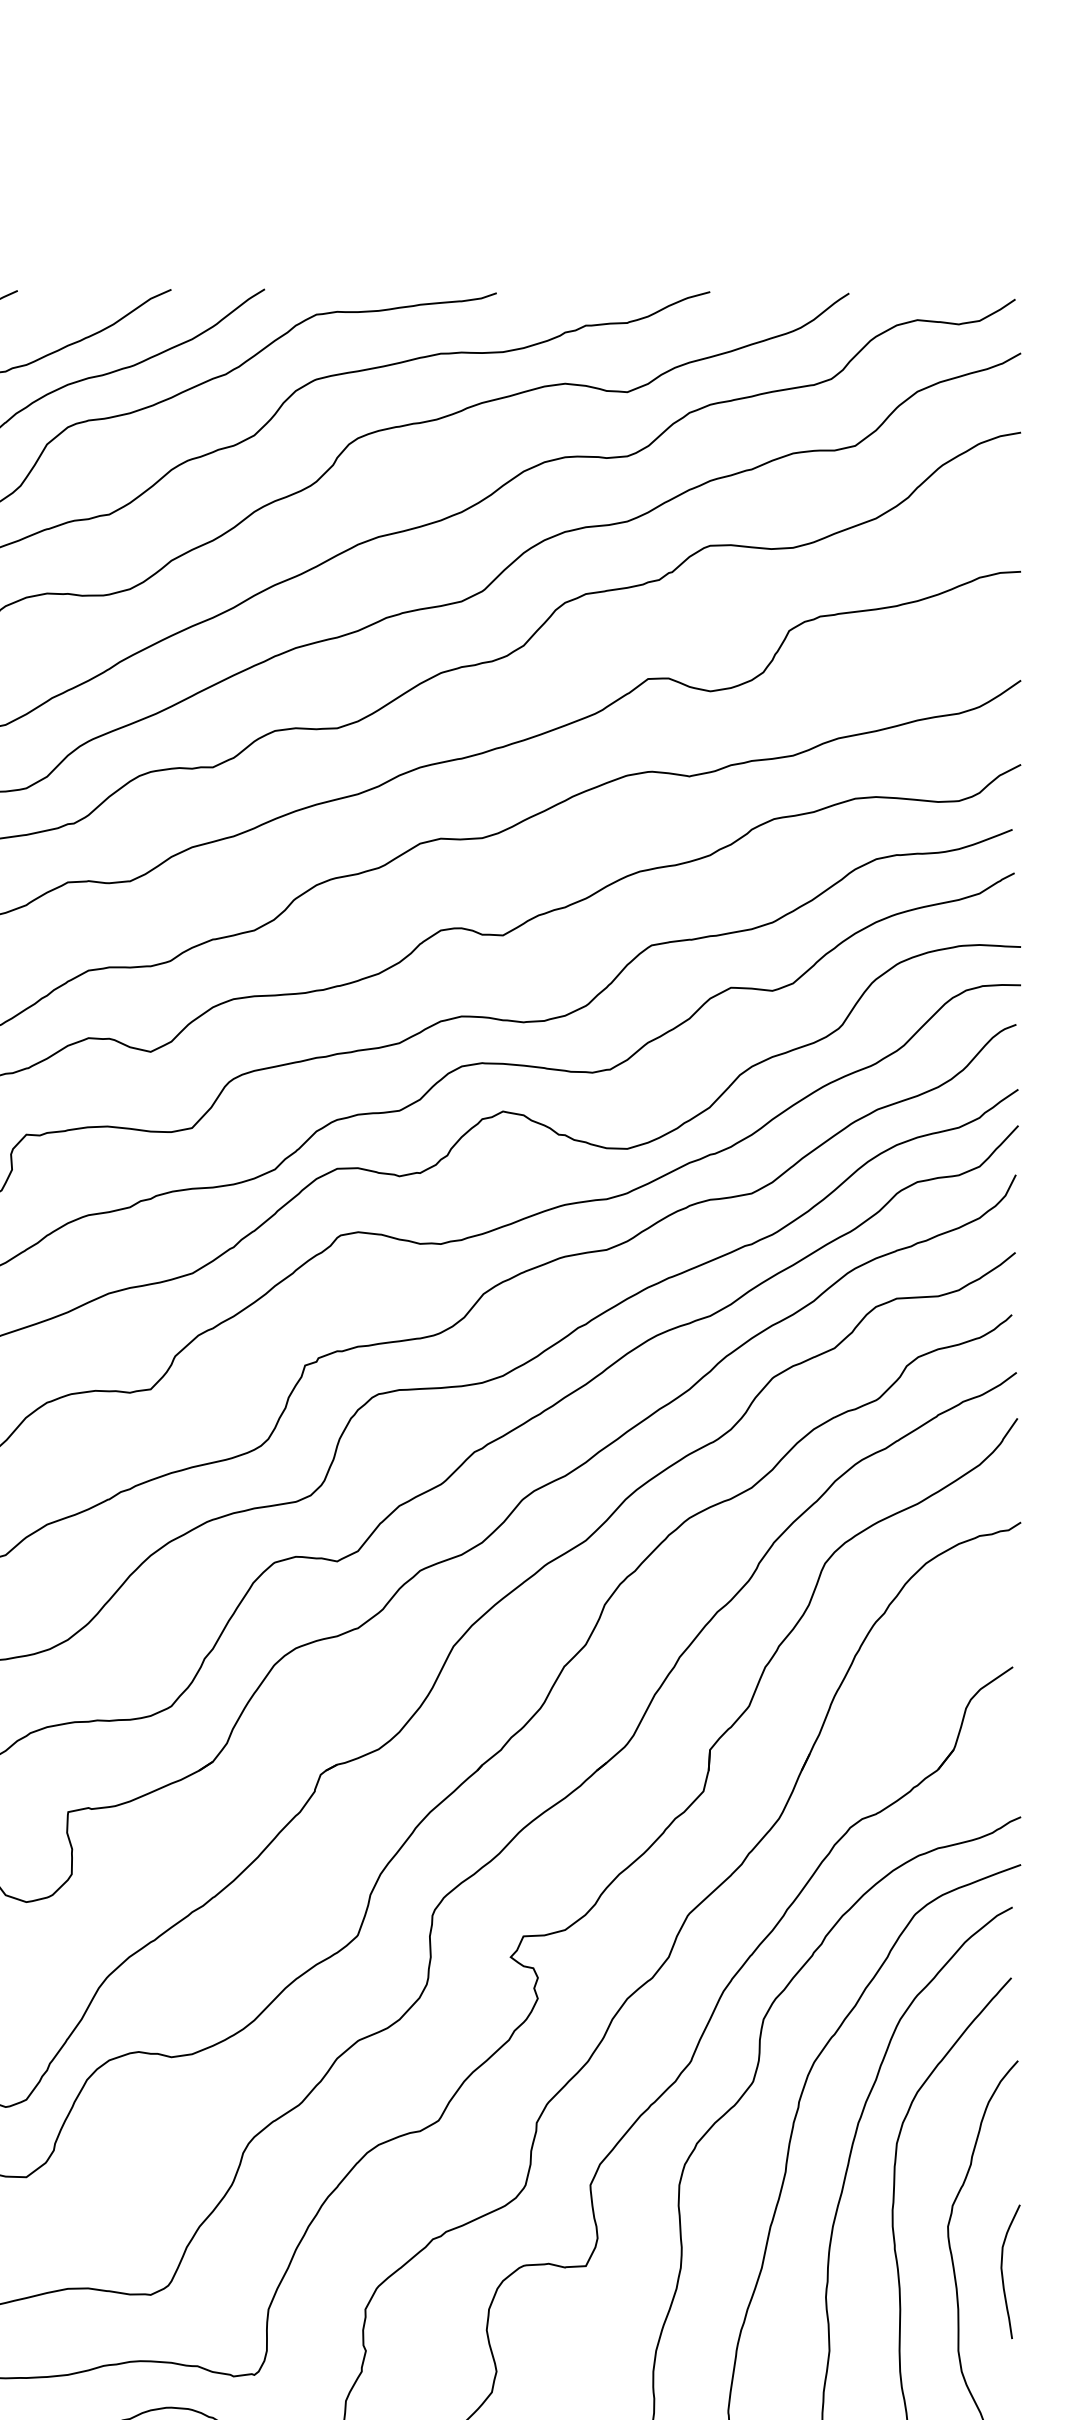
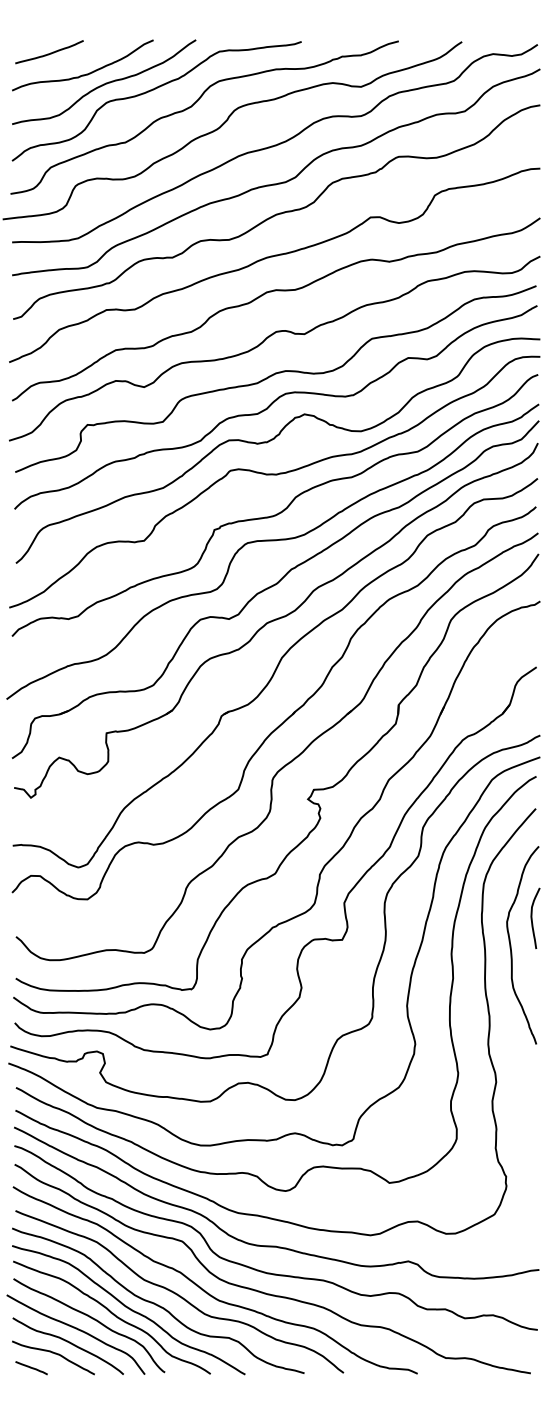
curve: (1003, 2271) -> (532, 918), moved

